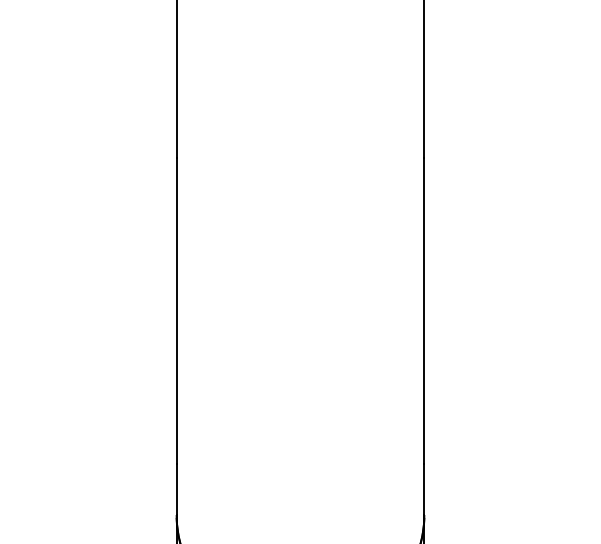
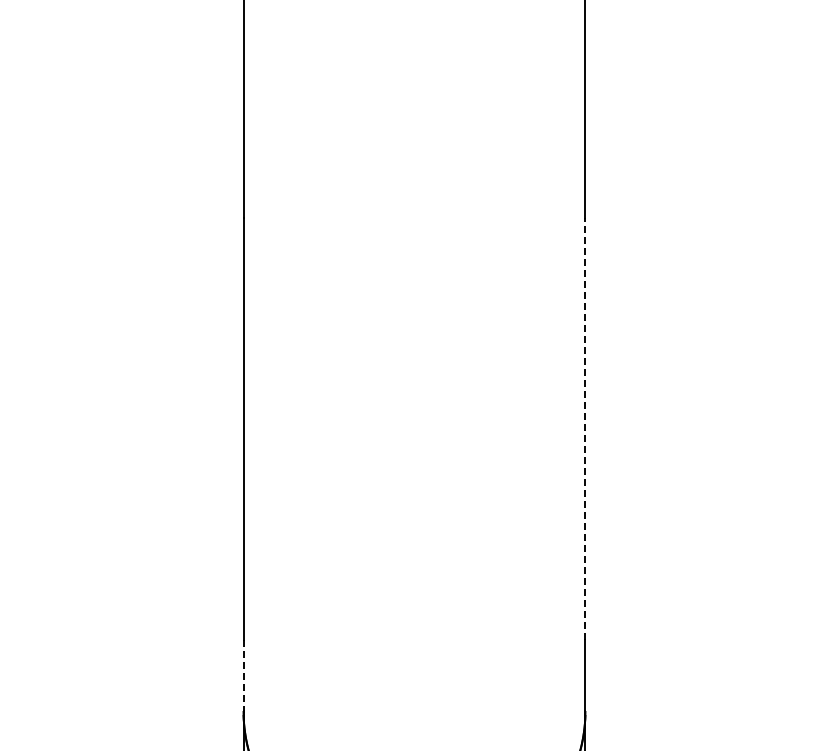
line: (424, 310) -> (585, 428), solid -> dashed
line: (176, 491) -> (243, 678), solid -> dashed

